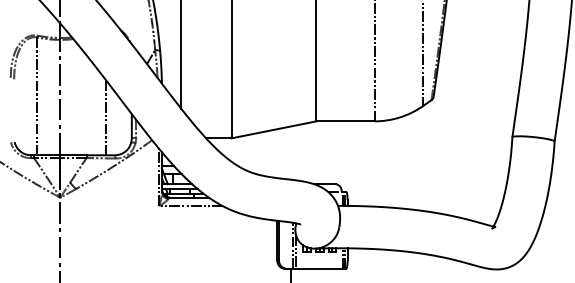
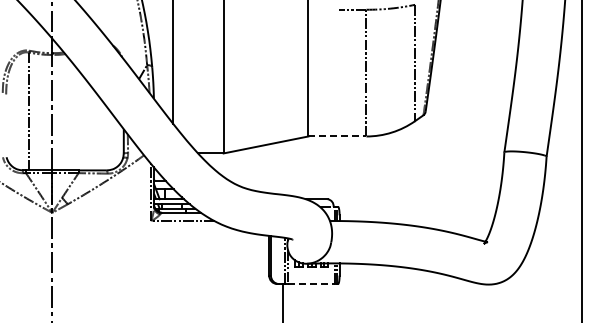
line: (106, 117) -> (98, 132), removed
line: (345, 121) -> (337, 136), solid -> dashed
line: (319, 269) -> (311, 284), solid -> dashed

